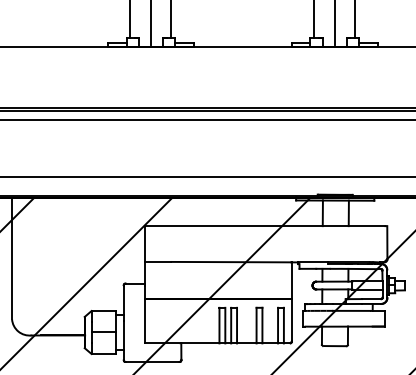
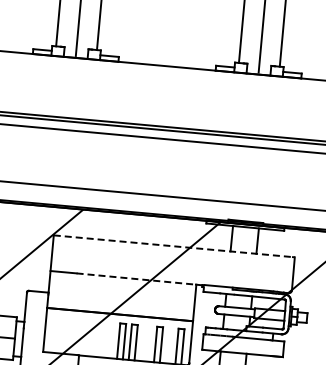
line: (264, 226) -> (172, 246), solid -> dashed
line: (231, 262) -> (136, 279), solid -> dashed

